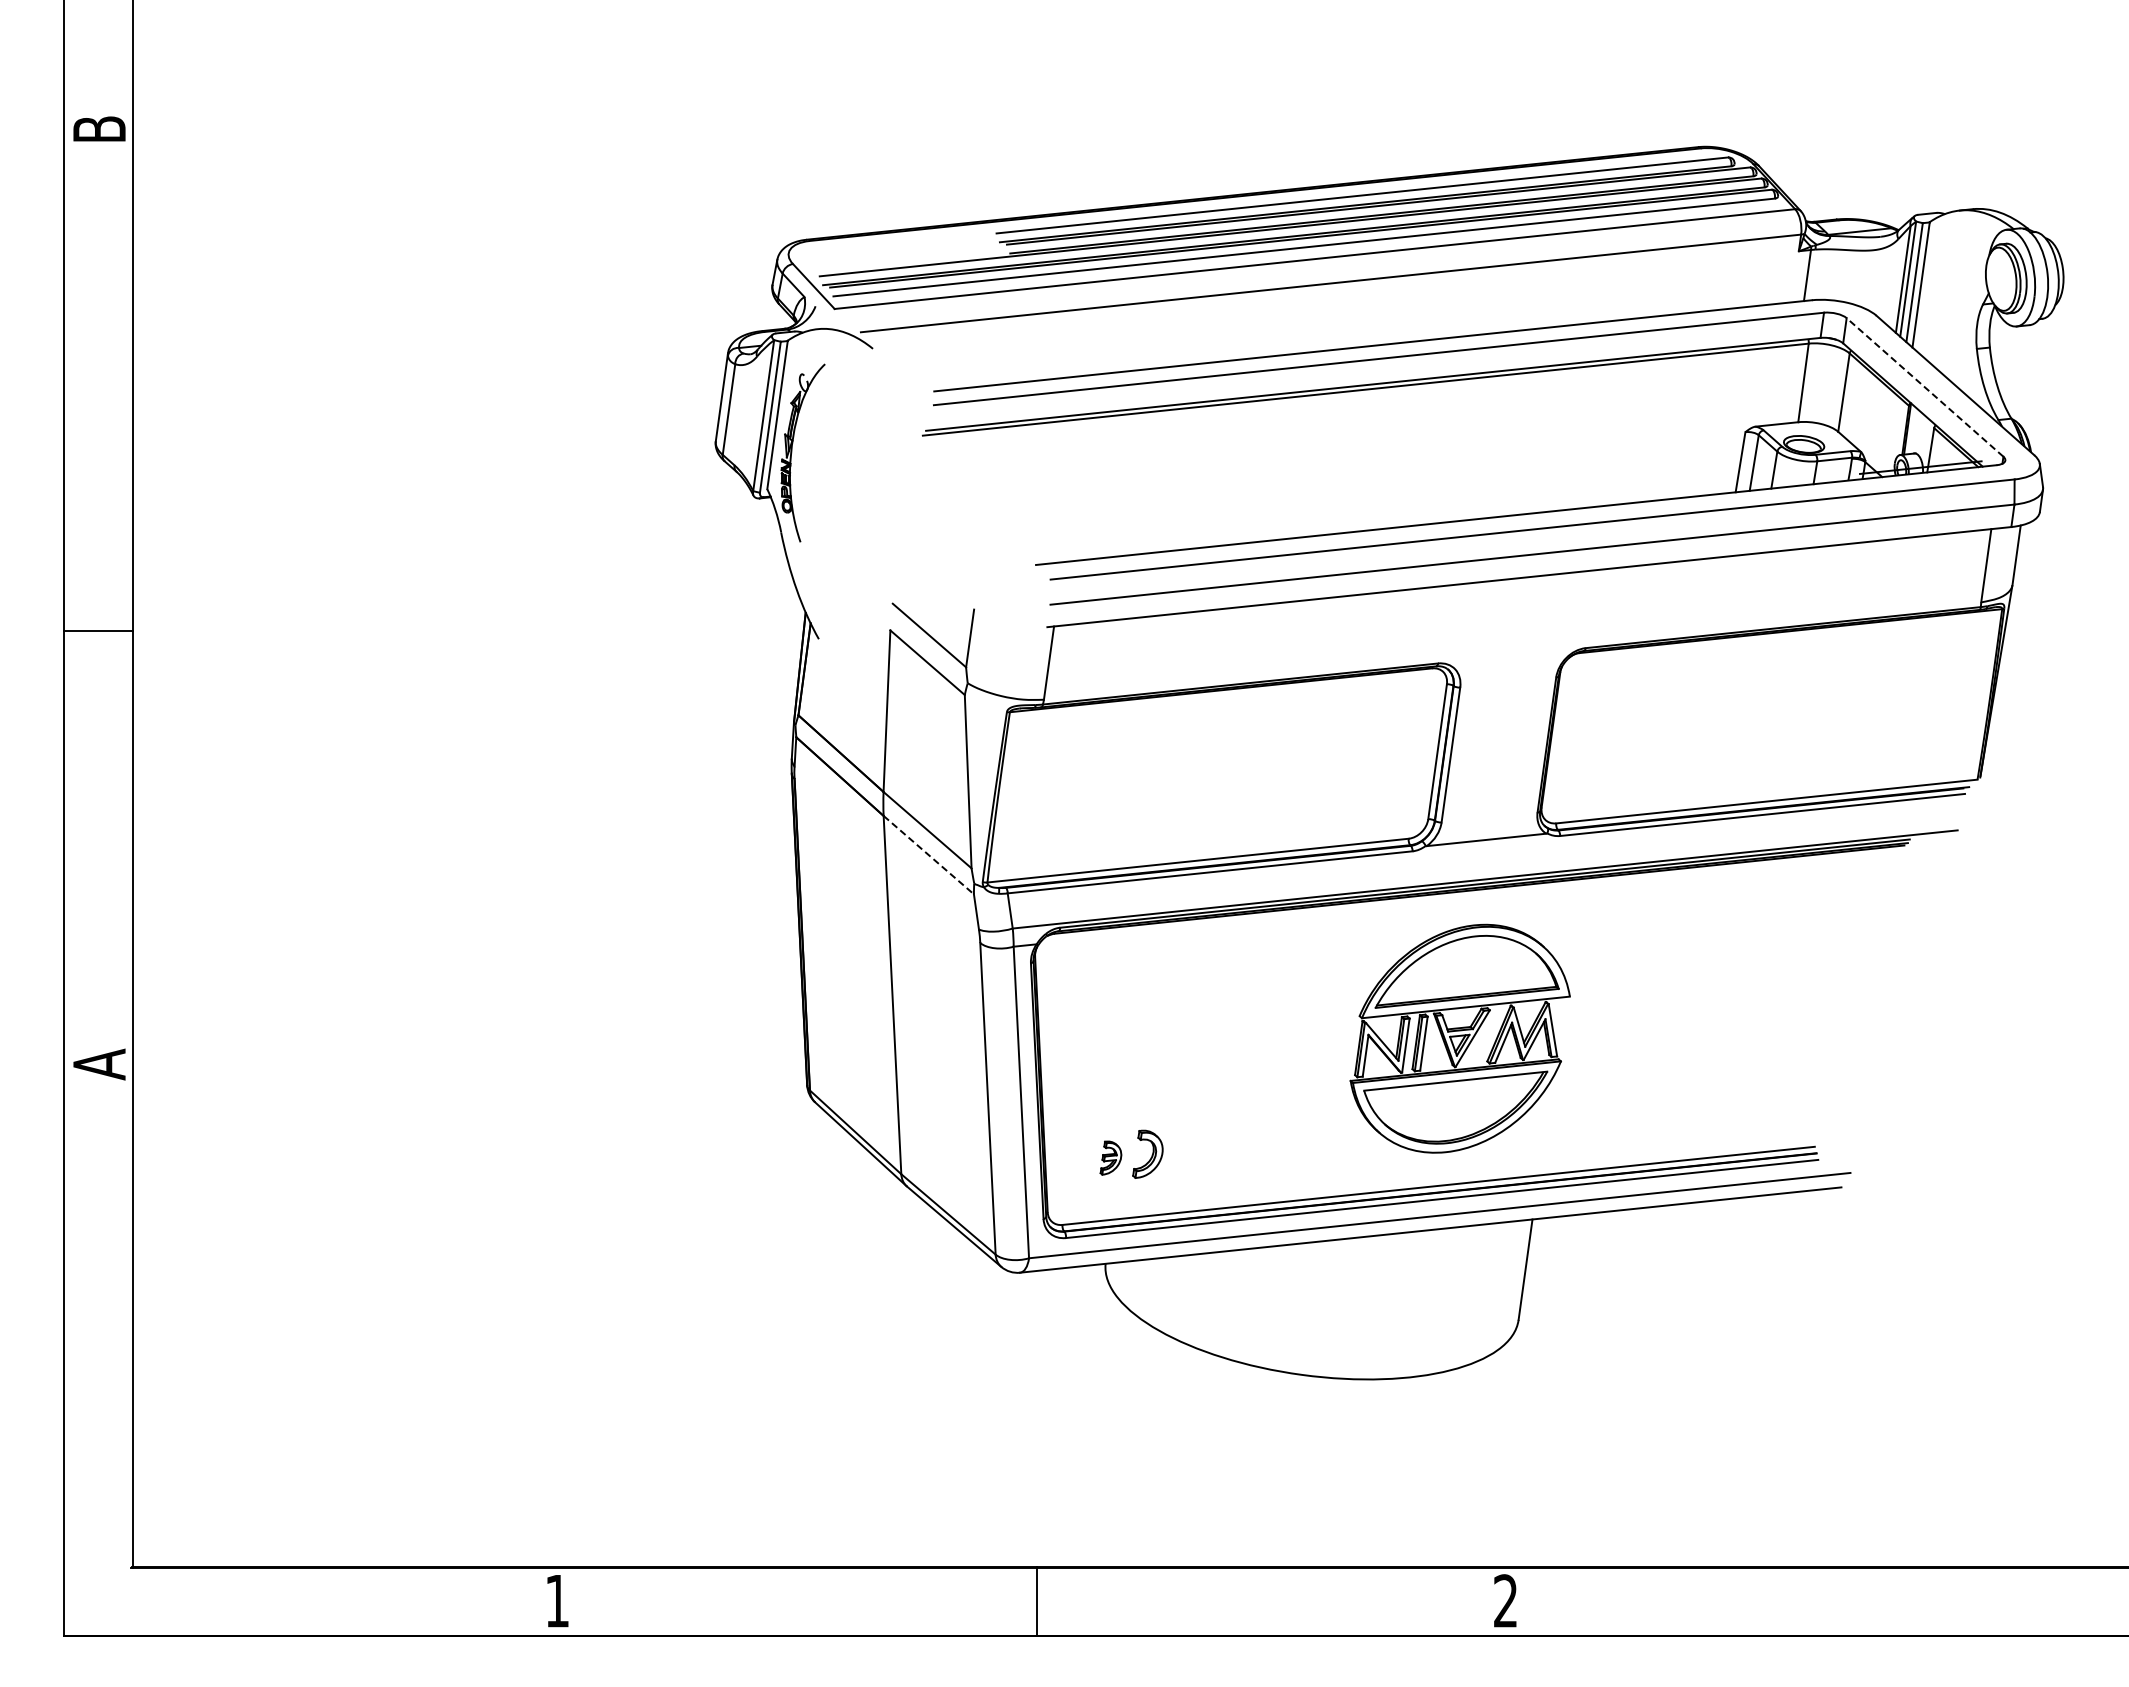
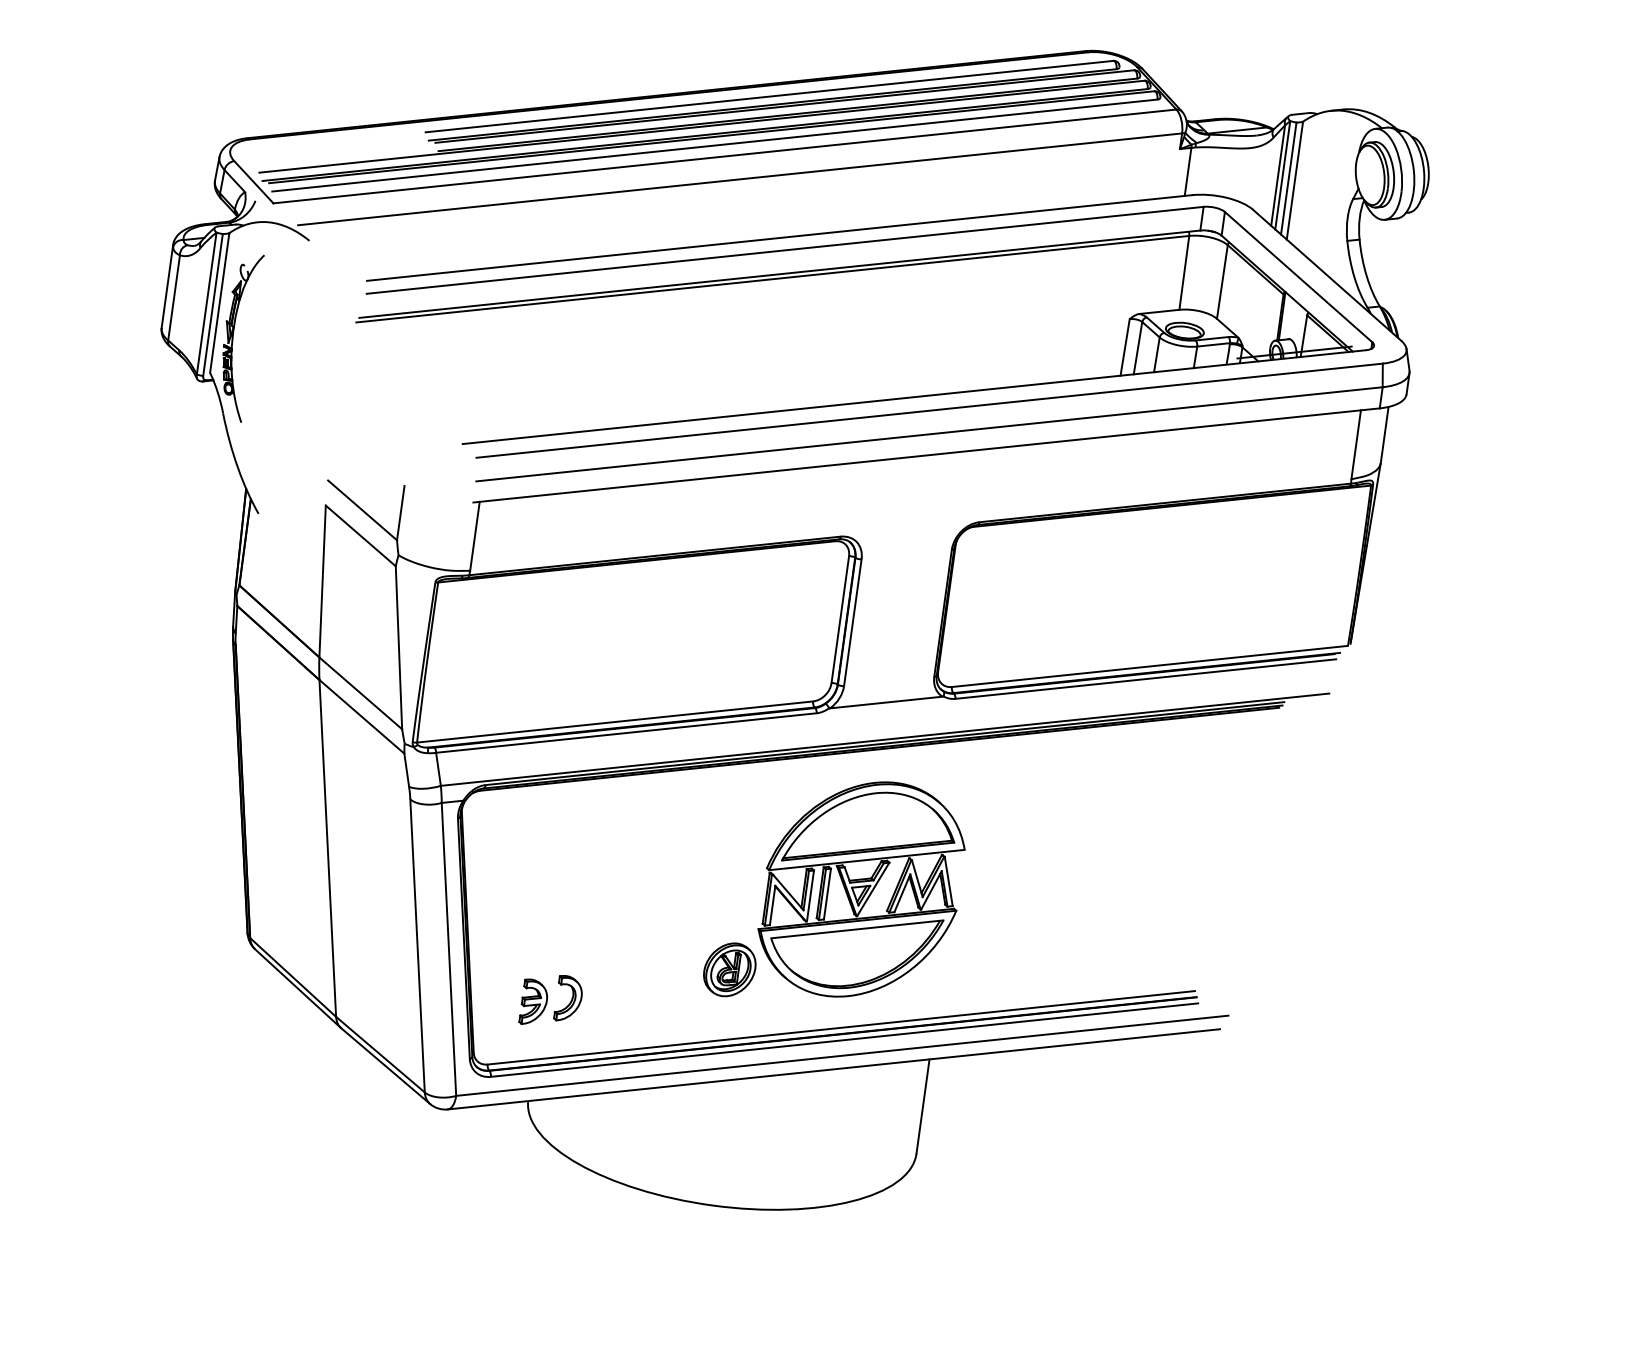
line: (1925, 387) -> (1299, 277), dashed -> solid
line: (928, 855) -> (361, 717), dashed -> solid
part: (1319, 1124) -> (729, 970), added
part: (1110, 1157) -> (532, 1001), size x1.43

